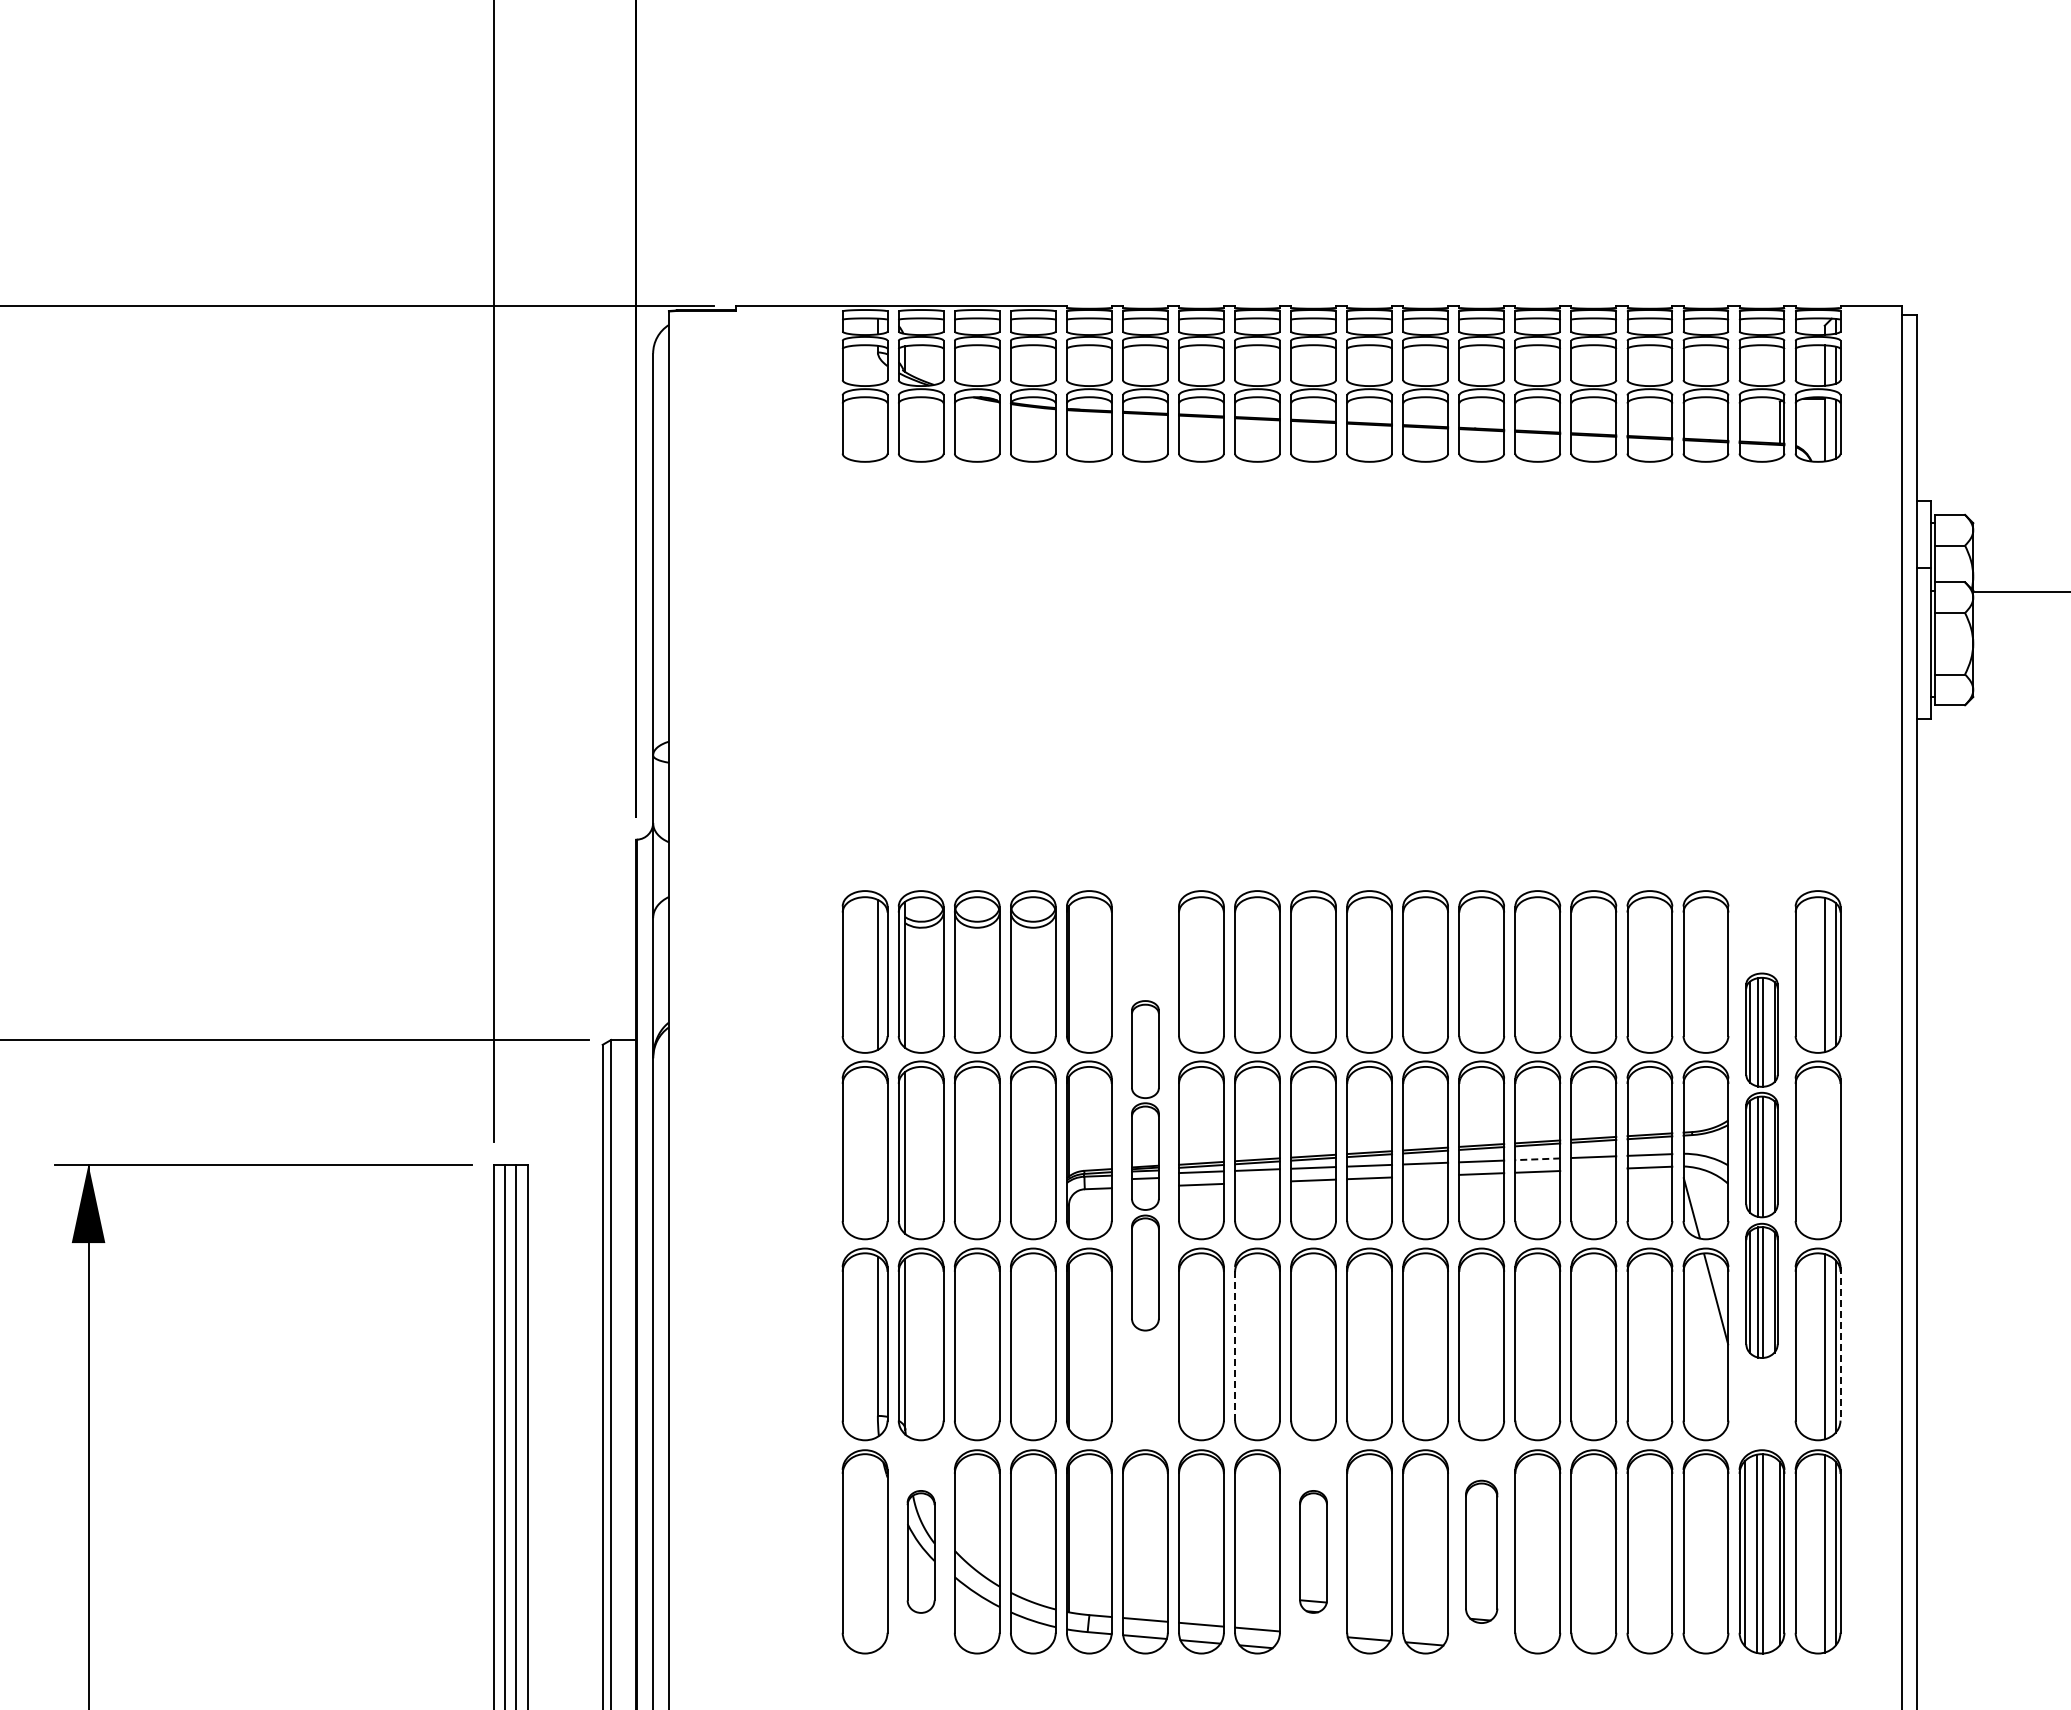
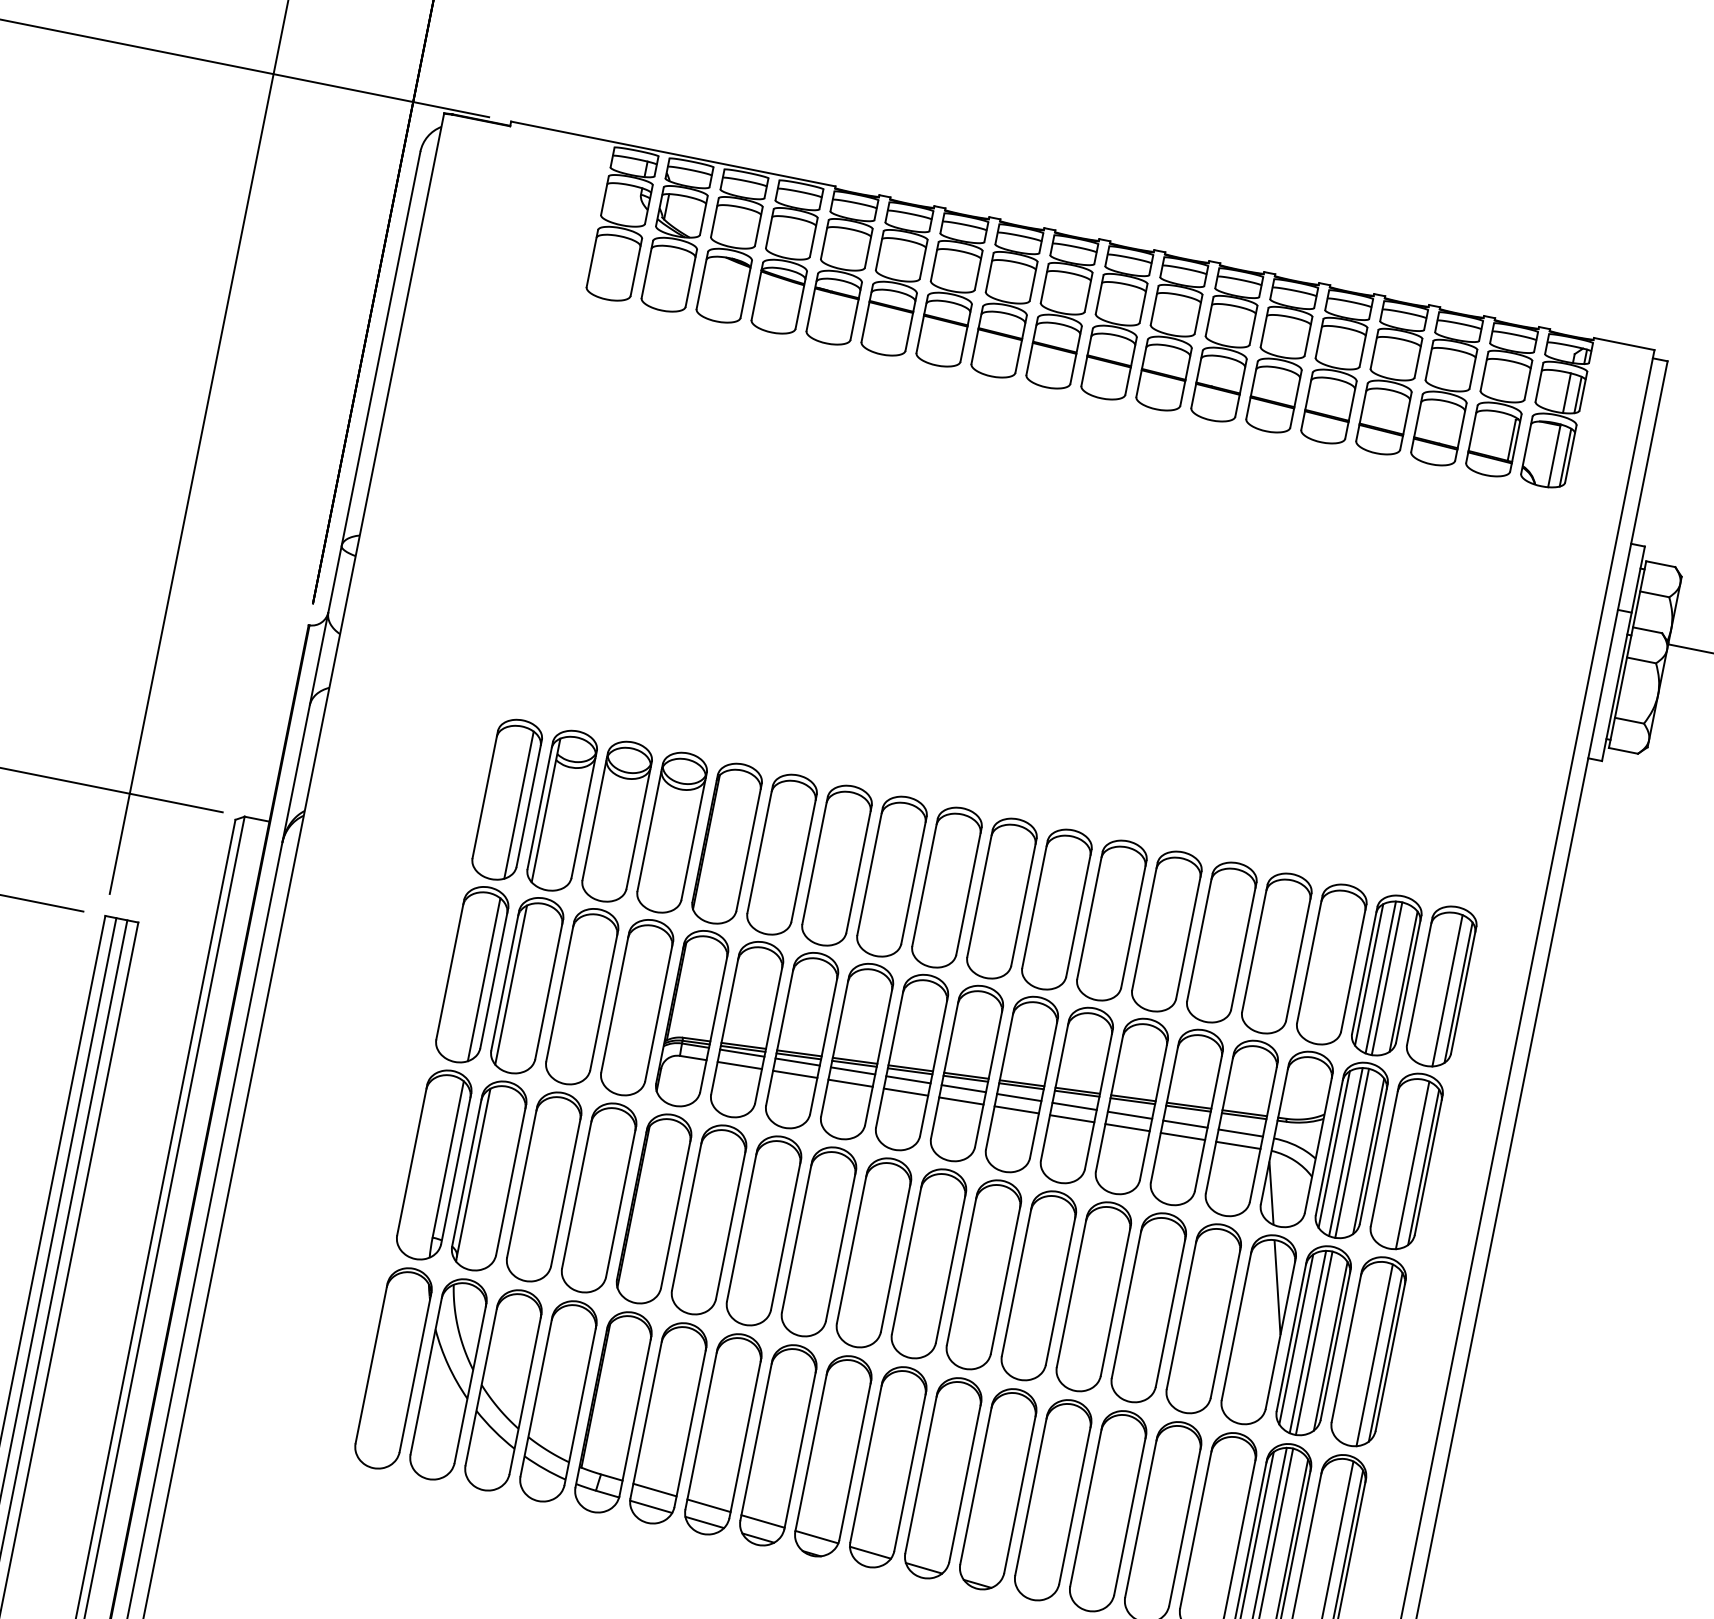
line: (877, 1152) -> (483, 979), added
line: (1824, 1152) -> (1412, 1164), added
line: (1835, 1152) -> (1423, 1166), added
line: (1537, 1159) -> (1129, 1115), dashed -> solid
part: (1145, 1165) -> (744, 1044), size x1.67
part: (1761, 1165) -> (1348, 1165), size x1.43
line: (1593, 1169) -> (1182, 1136), added
line: (1425, 1176) -> (1016, 1110), added
line: (1257, 1182) -> (850, 1083), added
line: (1235, 1343) -> (797, 1236), dashed -> solid
line: (1840, 1343) -> (1390, 1355), dashed -> solid
part: (920, 1551) -> (447, 1378), size x1.67
part: (1313, 1551) -> (833, 1455), size x1.67
part: (1481, 1551) -> (997, 1488), size x1.43

